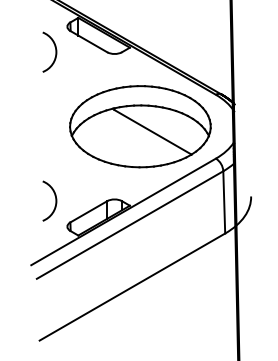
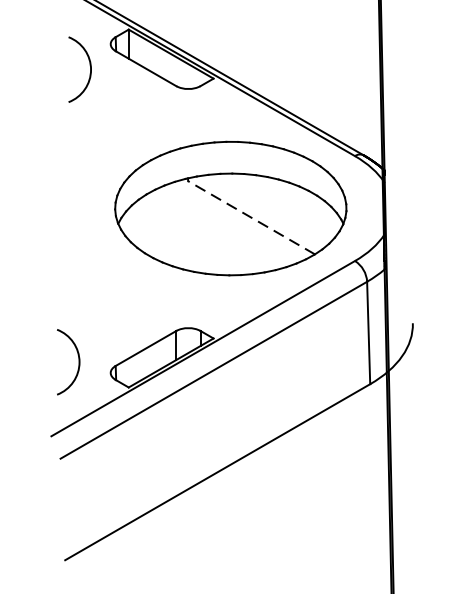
arc: (55, 51) -> (89, 68), moved
line: (153, 132) -> (252, 218), solid -> dashed
arc: (55, 200) -> (78, 361), moved

